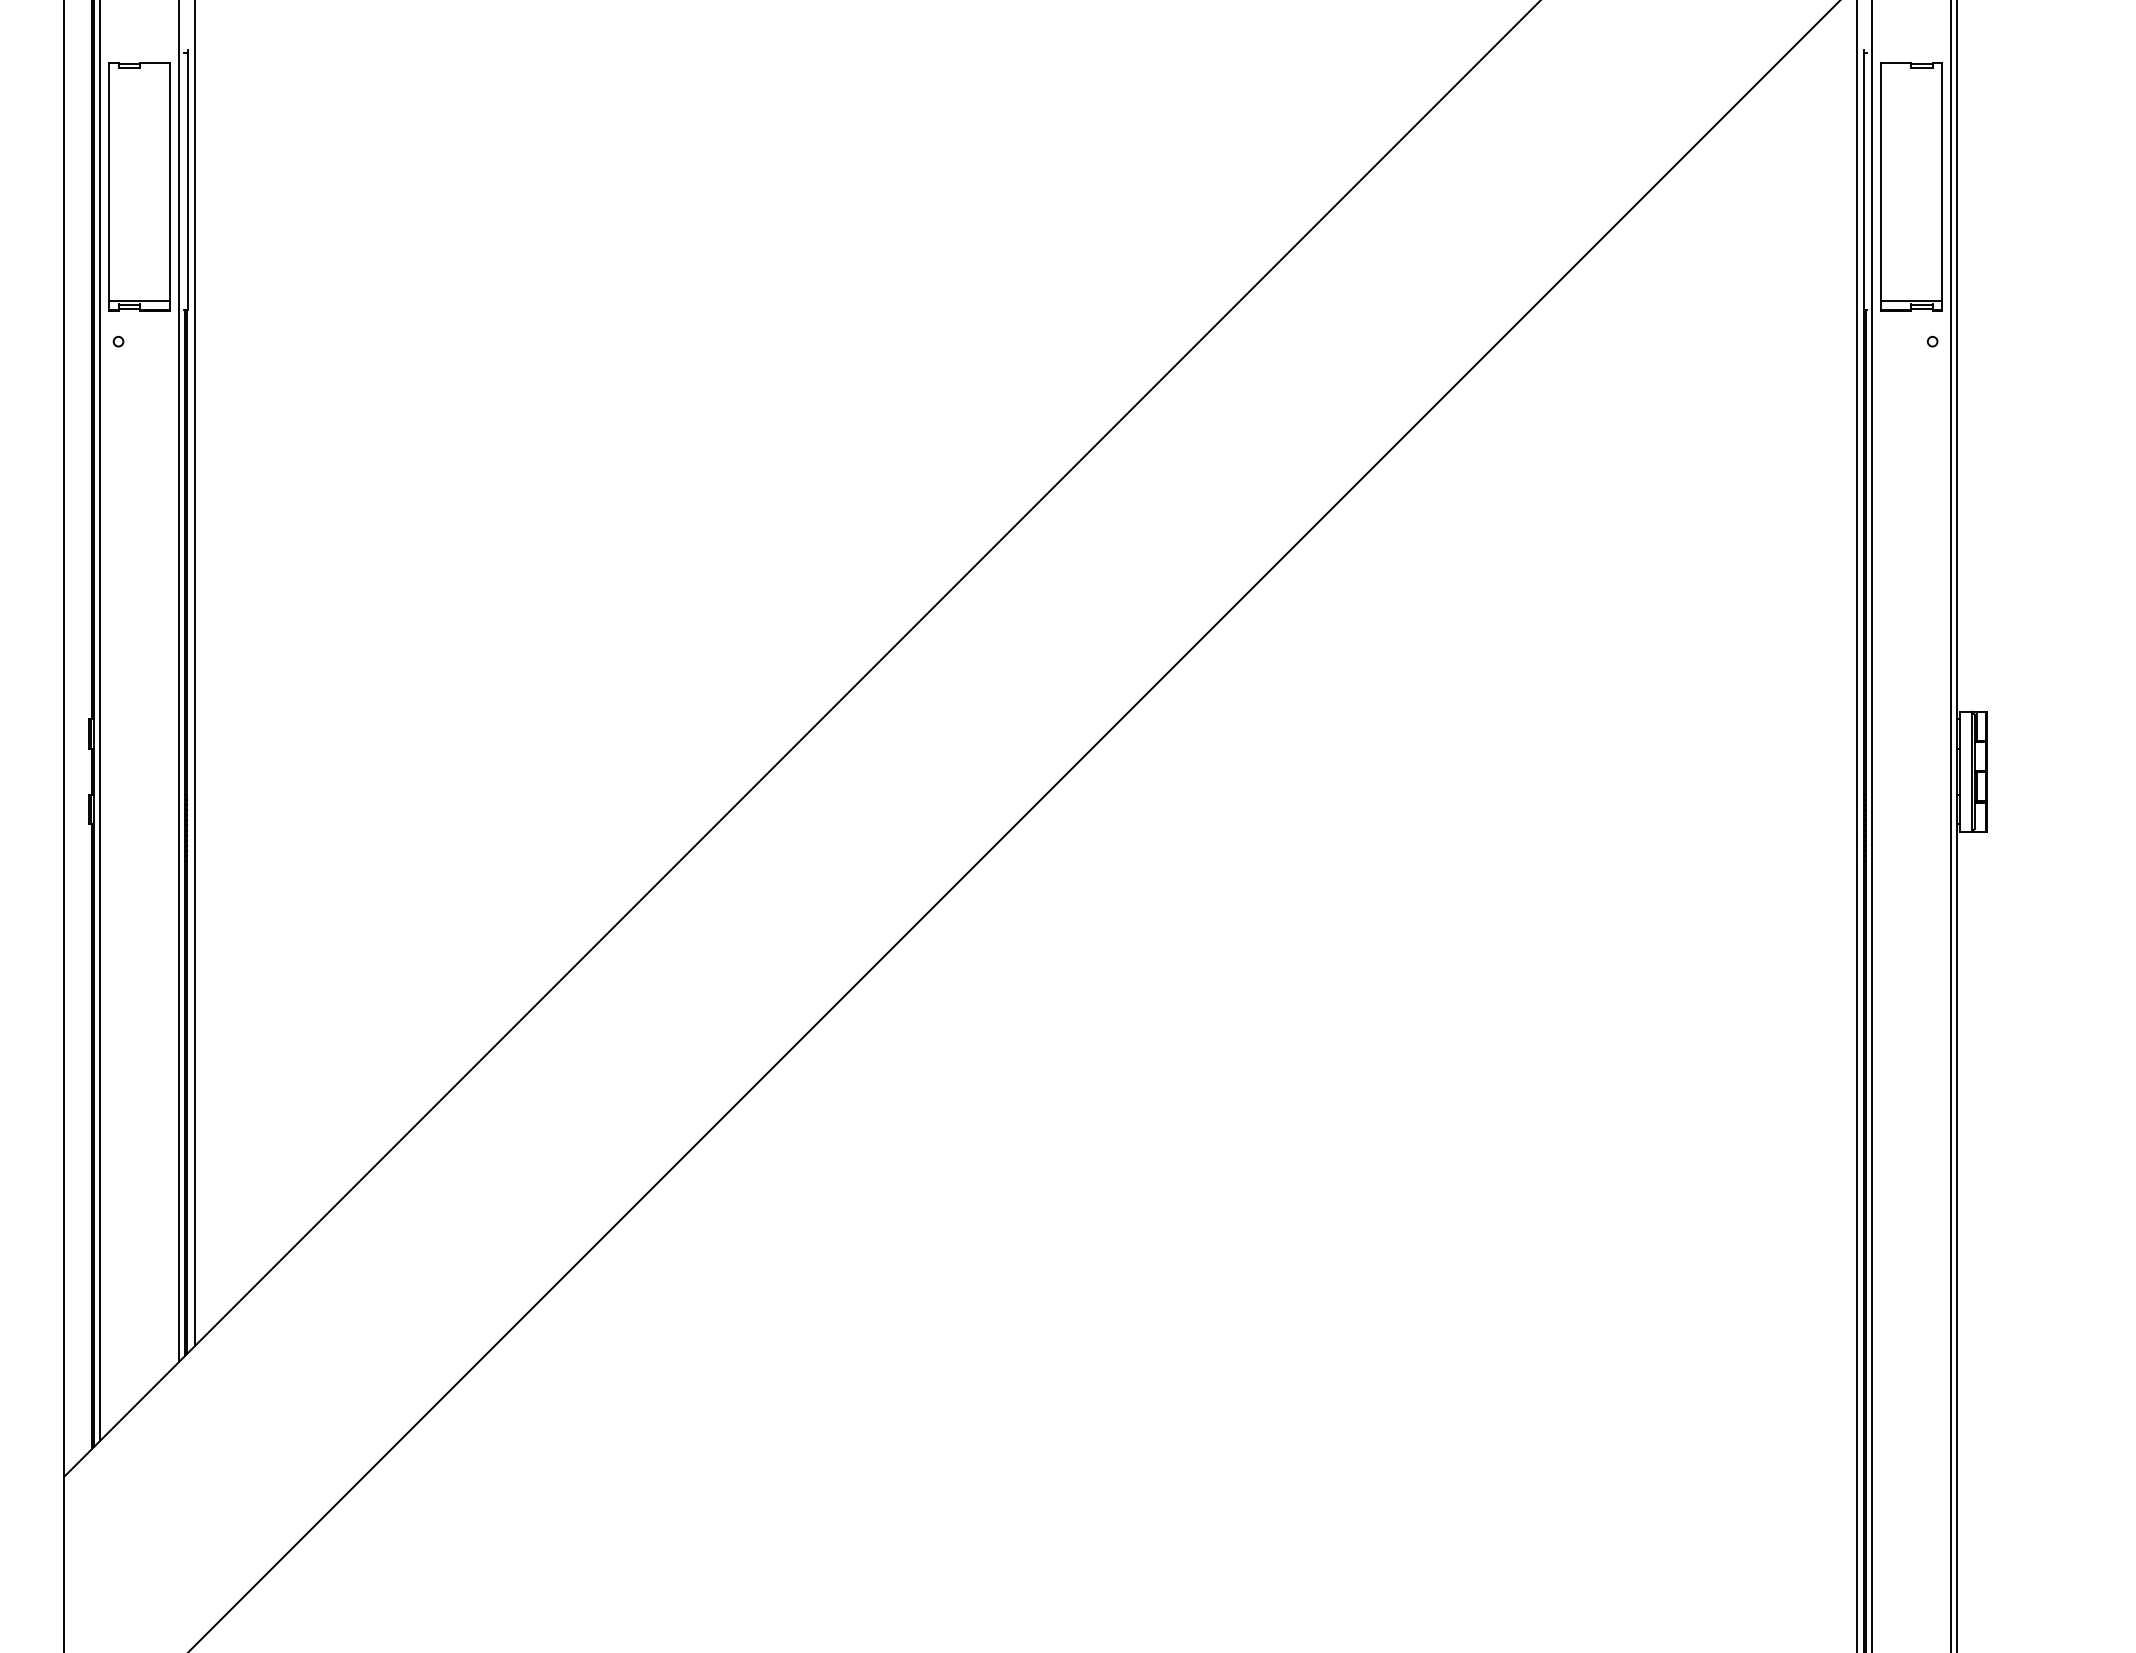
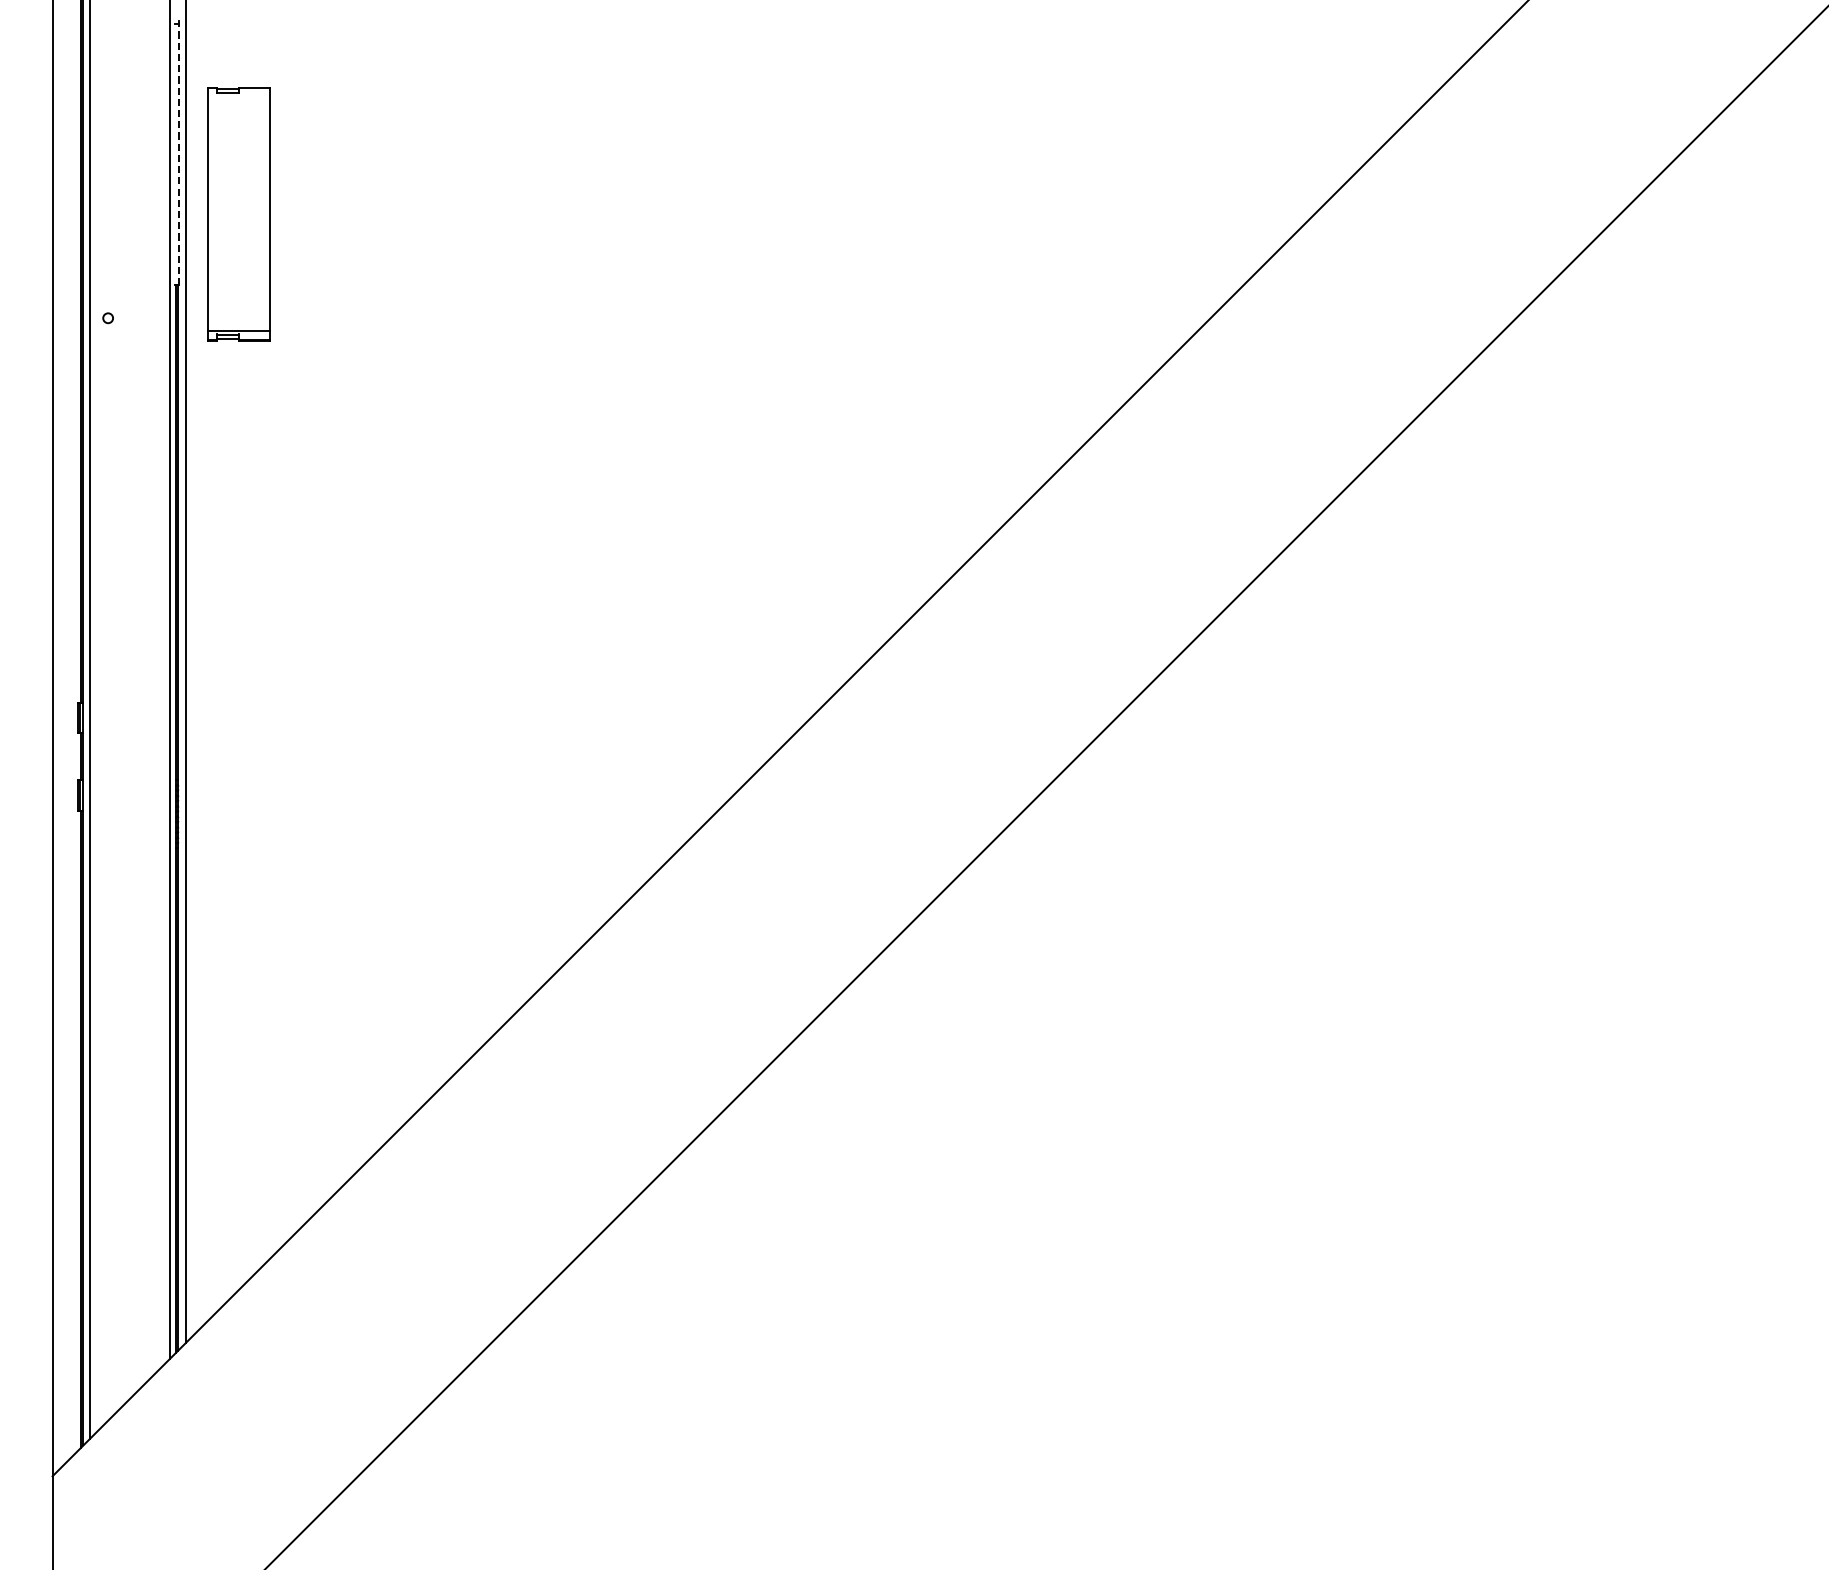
line: (187, 180) -> (178, 153), solid -> dashed
part: (139, 186) -> (238, 214), moved

